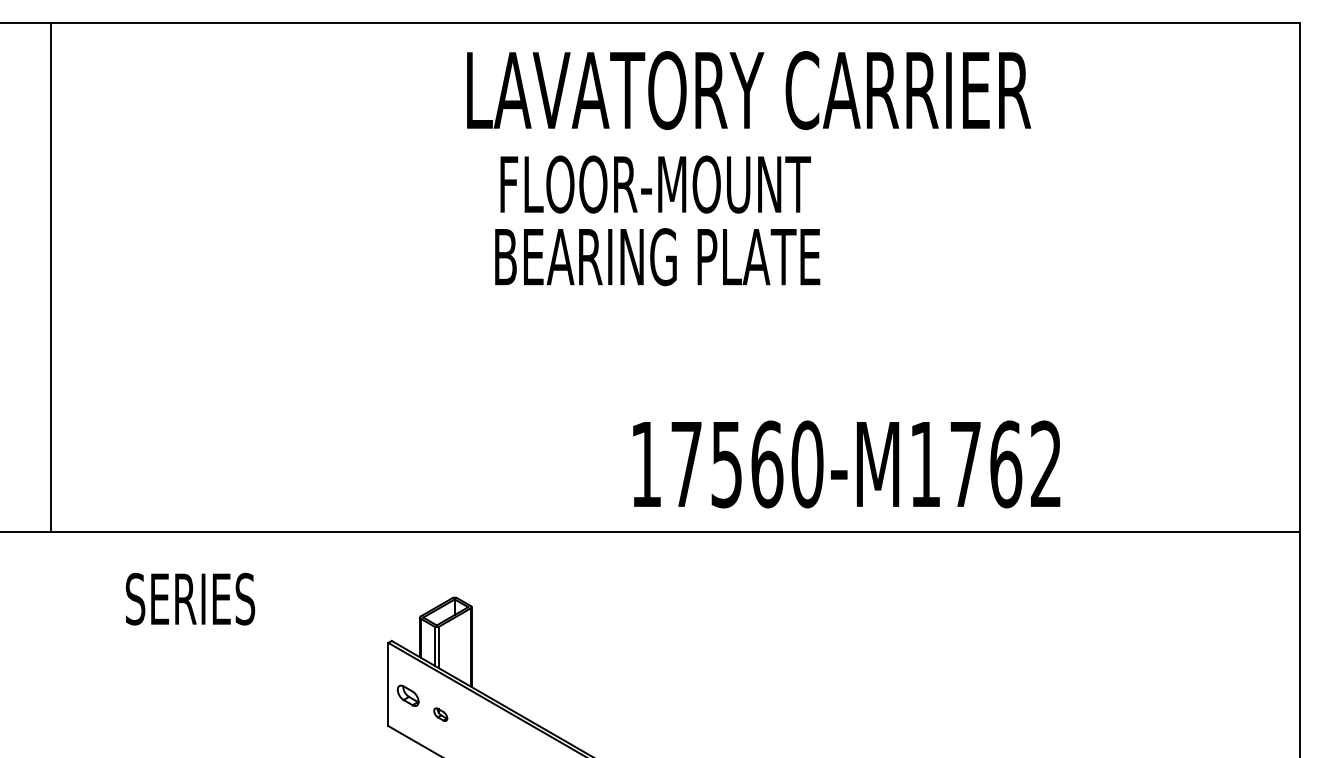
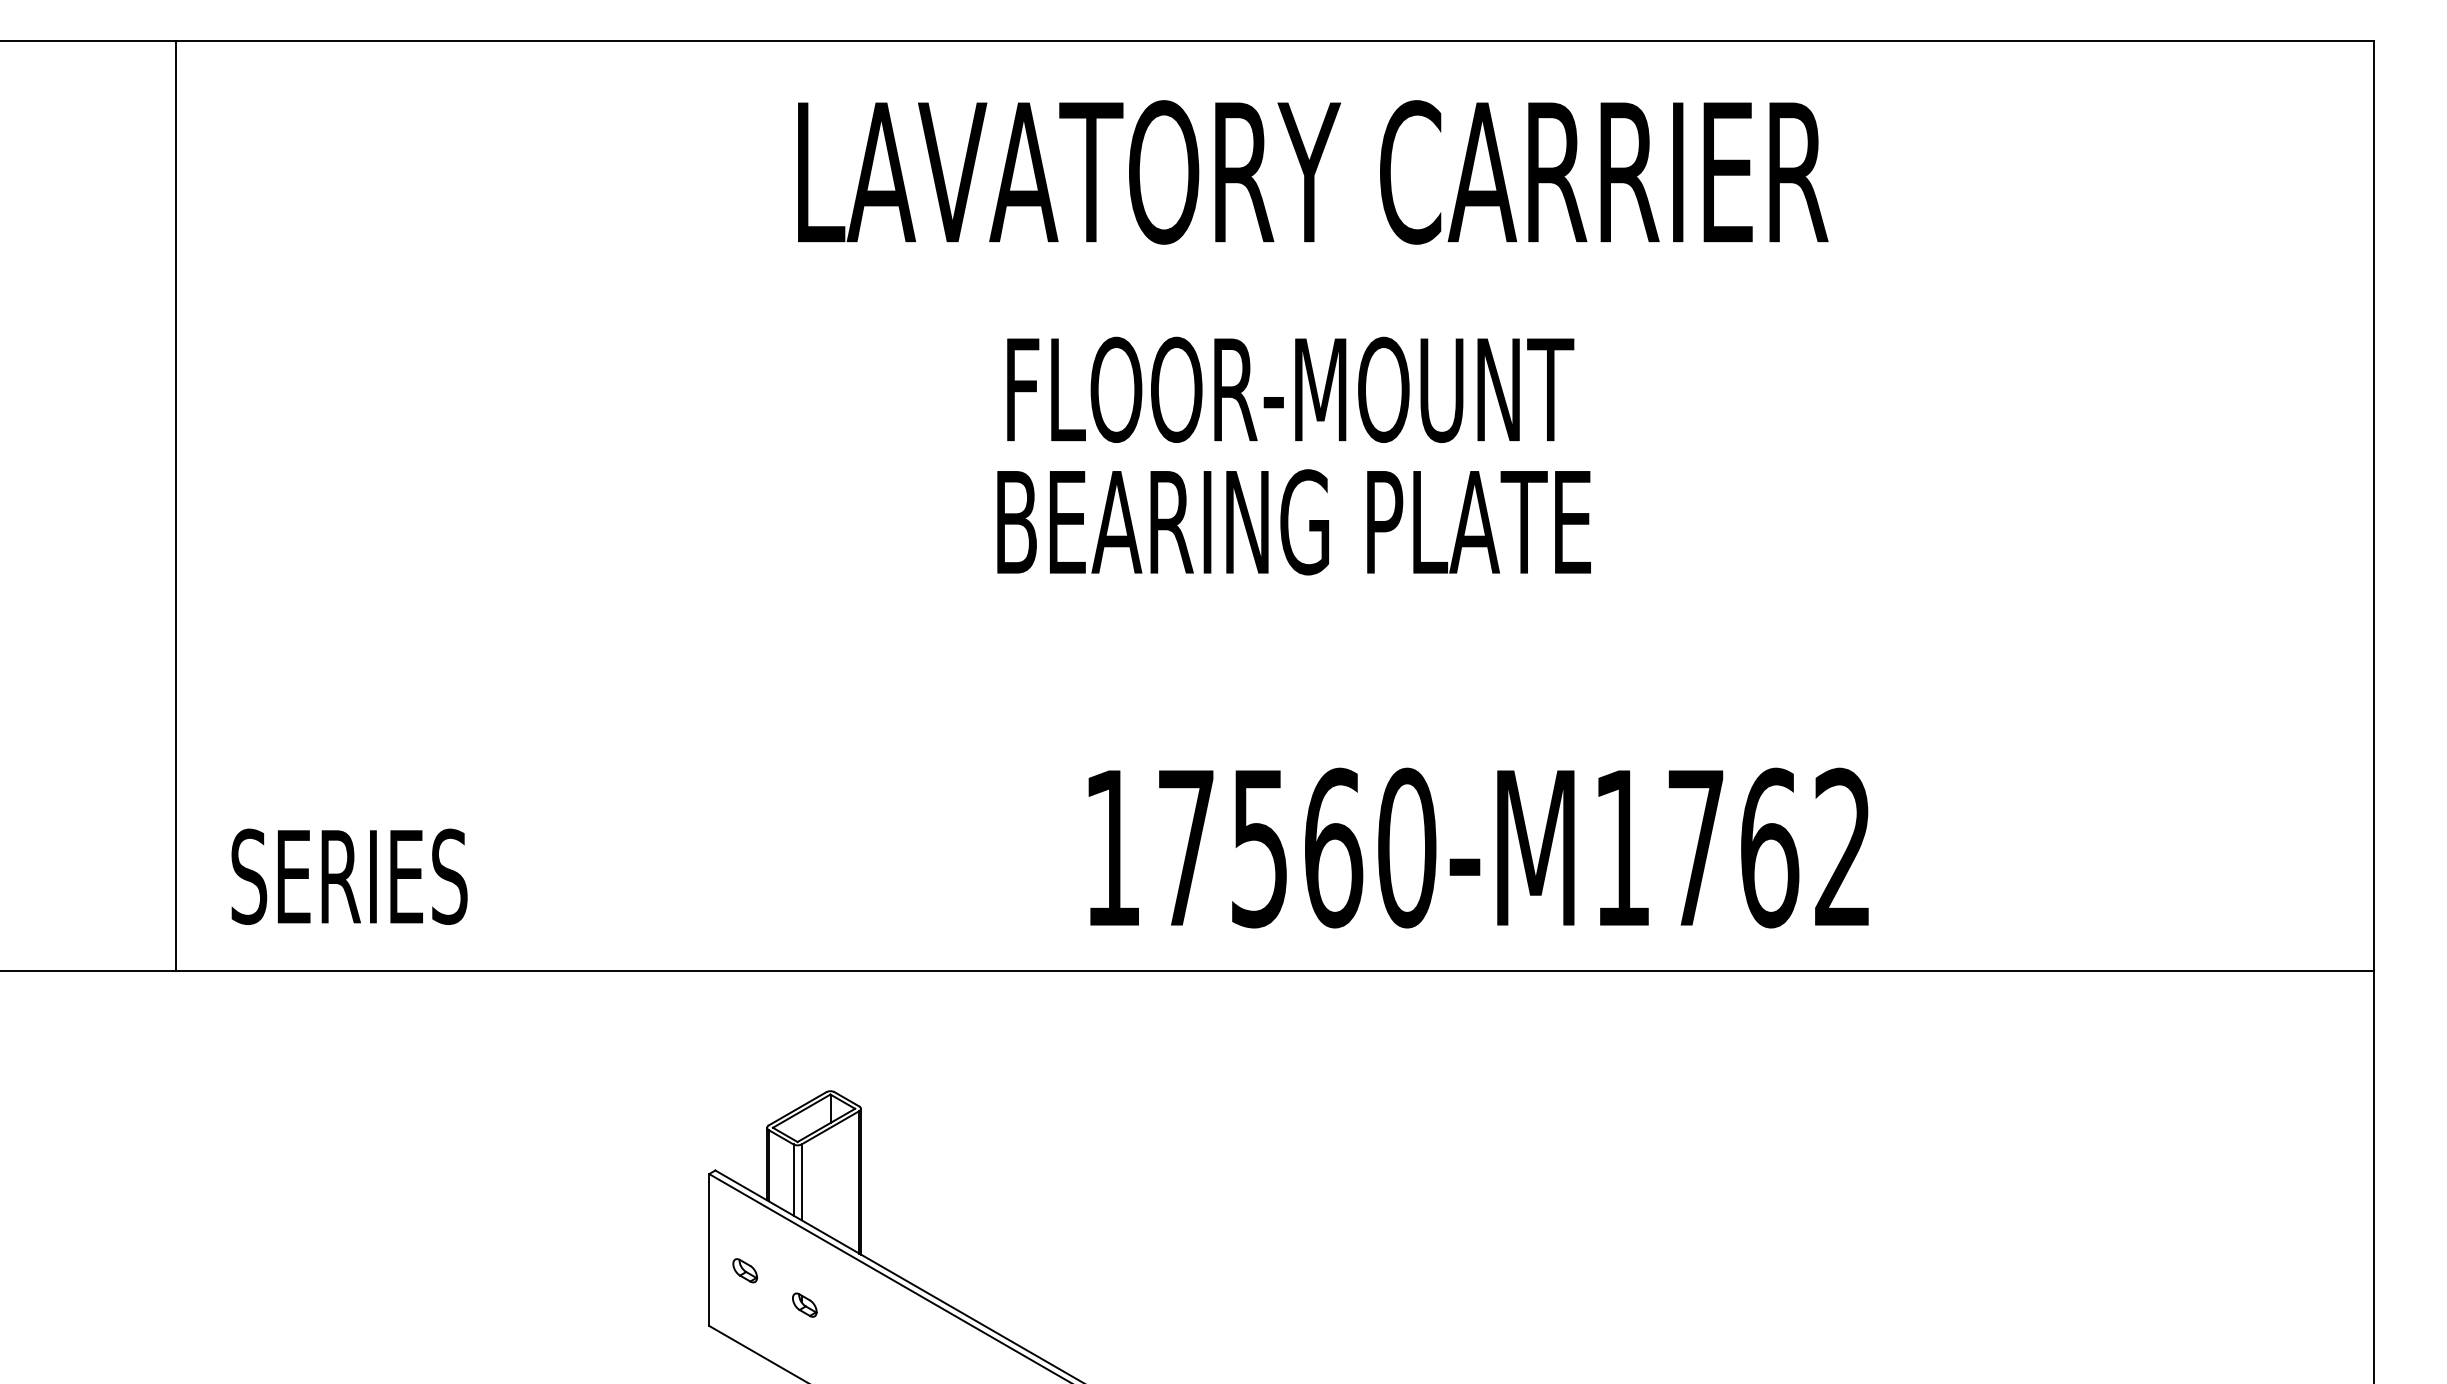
text: (749, 90) -> (1313, 172), moved
text: (657, 220) -> (1293, 455), moved
line: (50, 276) -> (176, 504), moved
text: (846, 464) -> (1478, 848), moved
text: (190, 598) -> (349, 875), moved
part: (407, 695) -> (744, 1270), size x0.62

